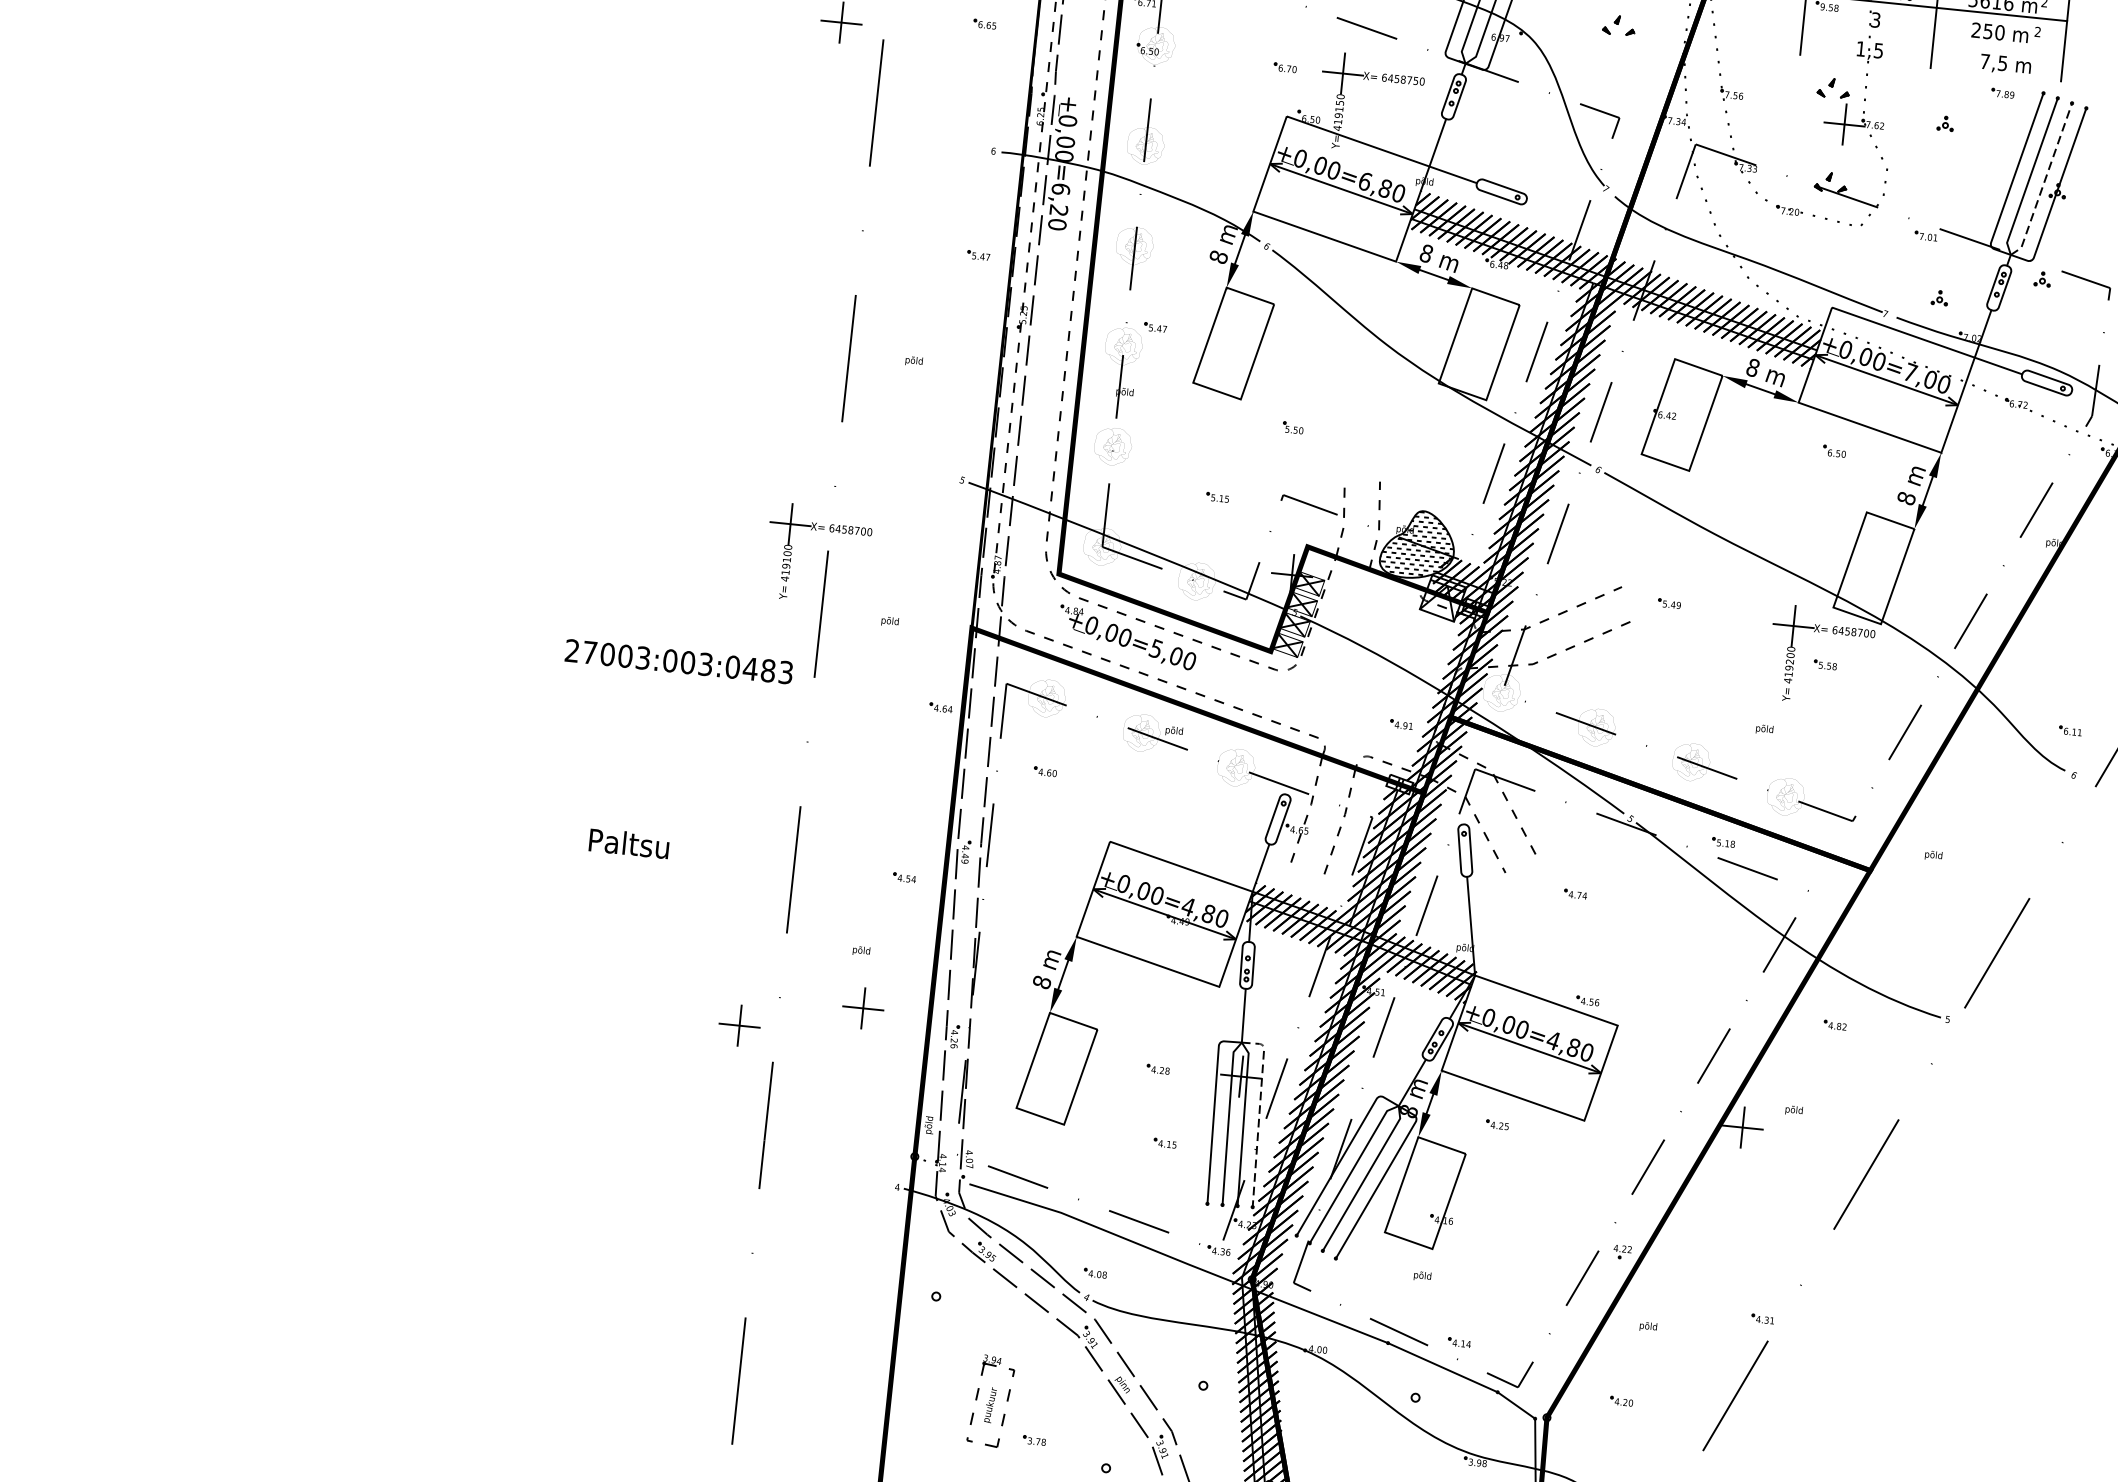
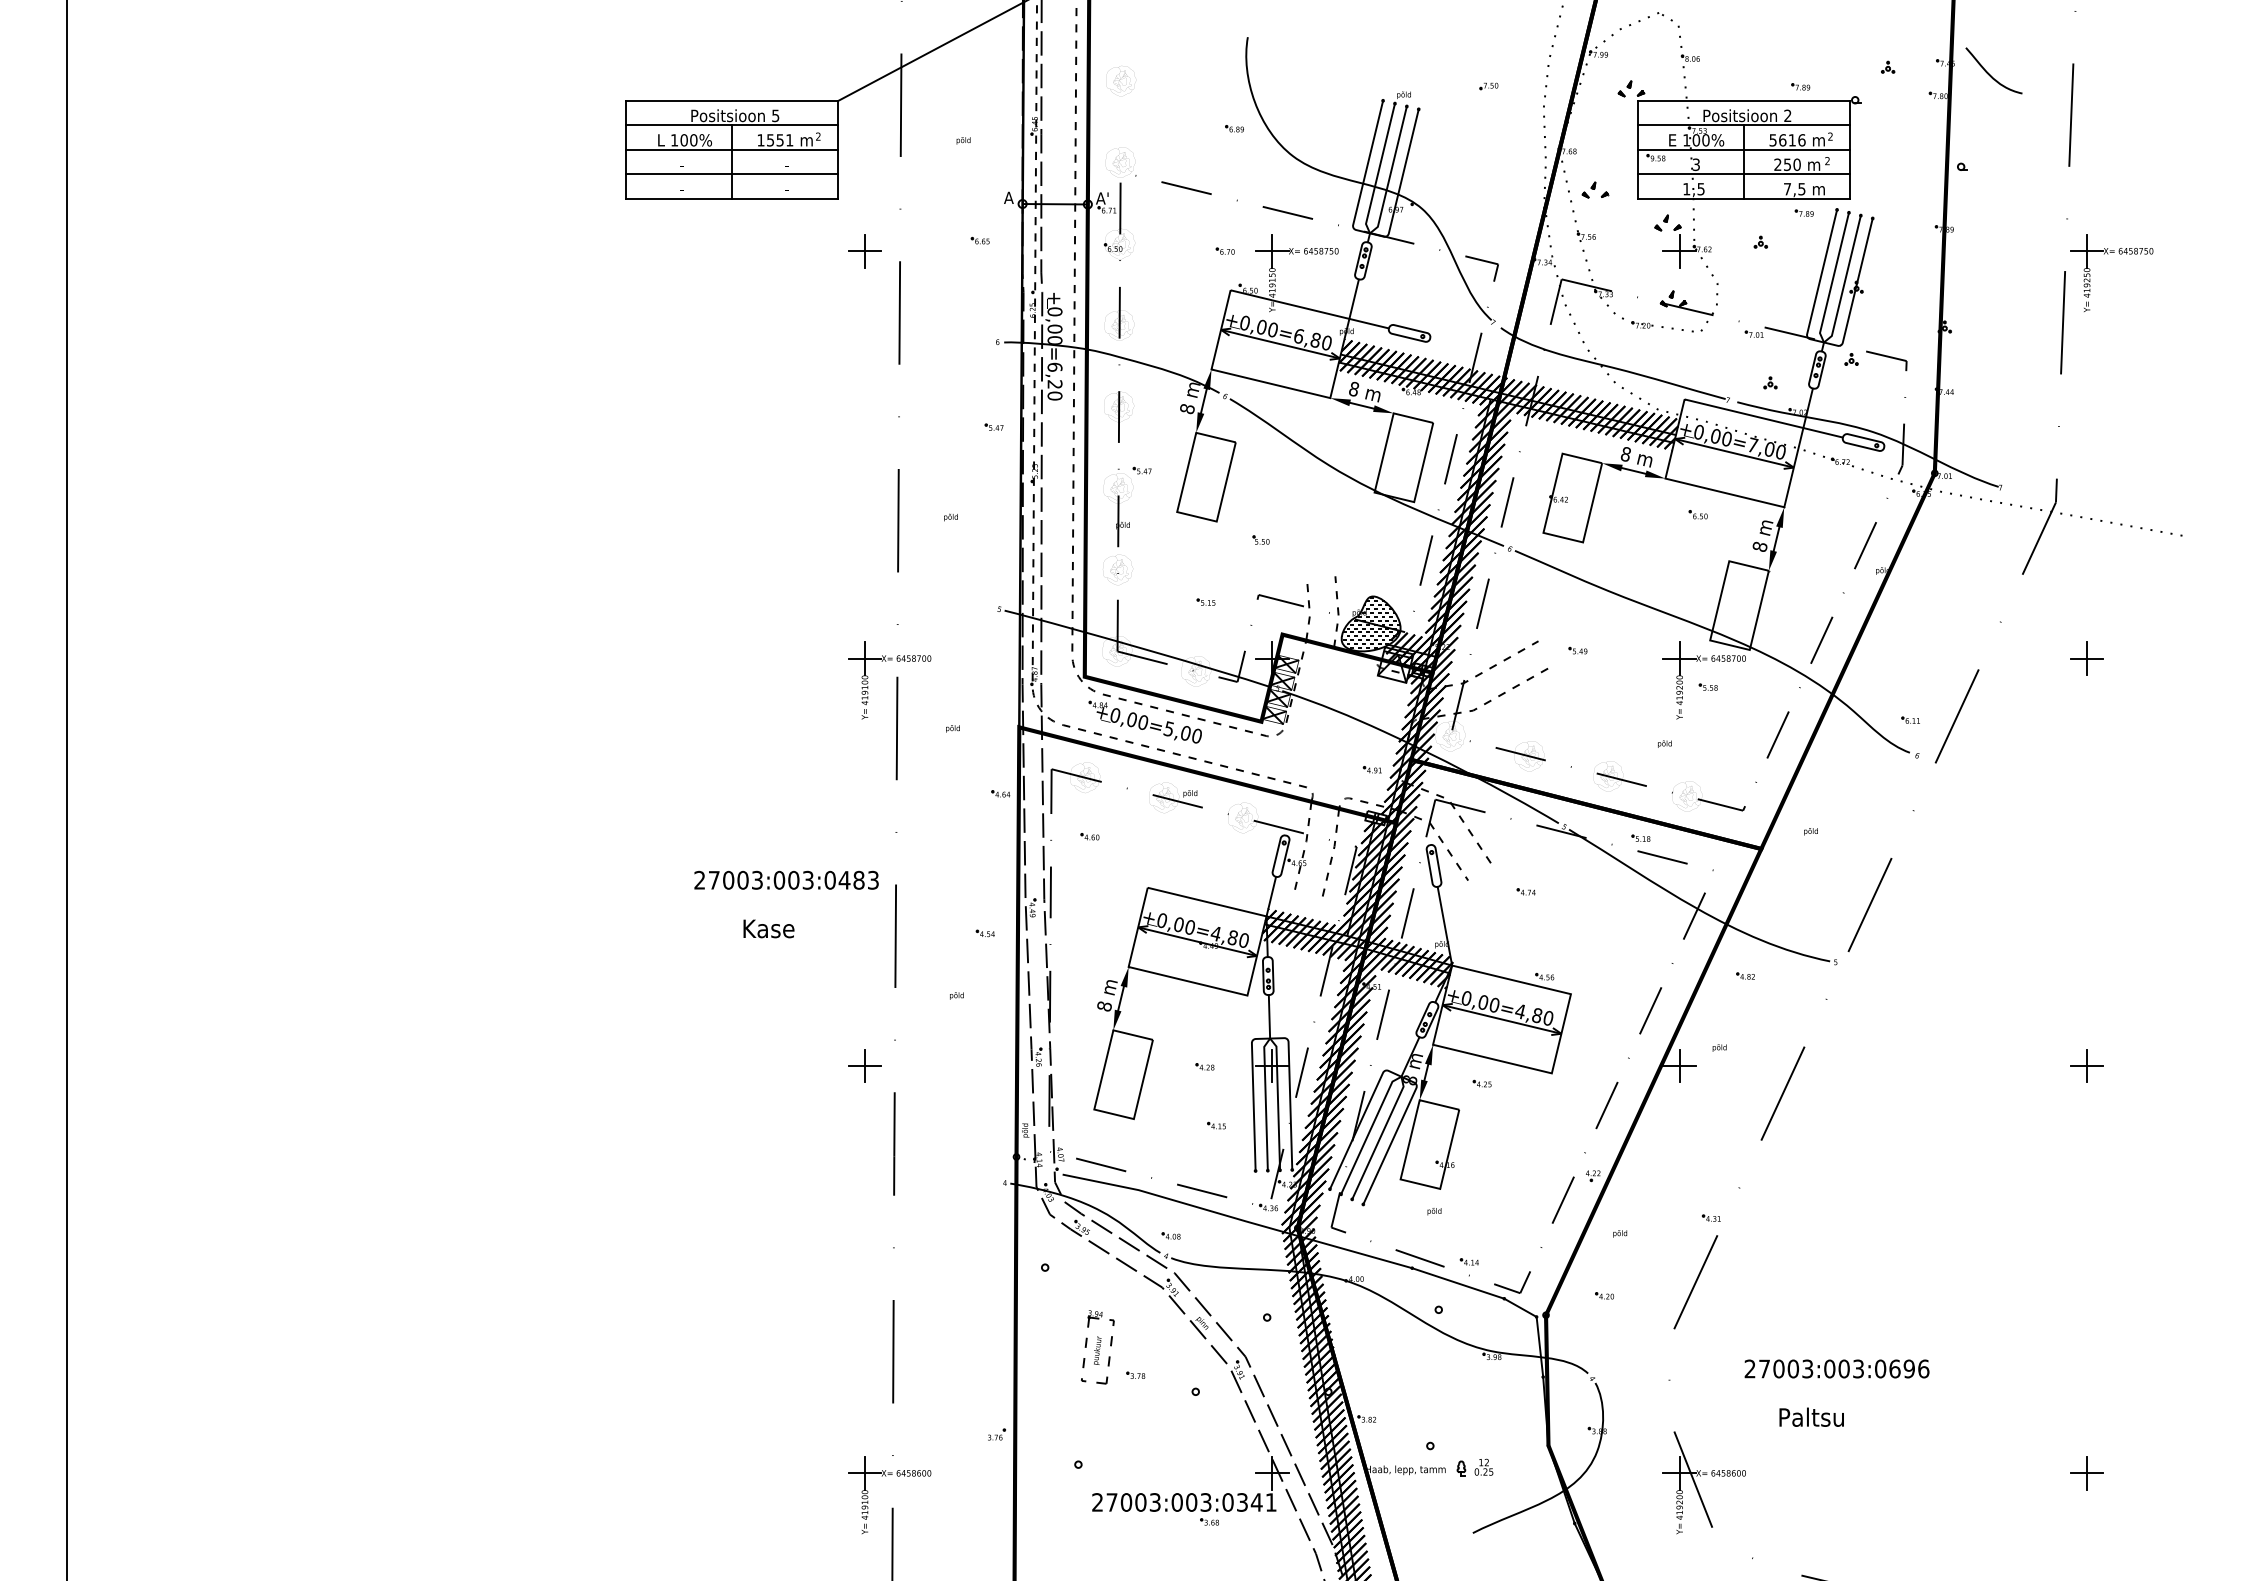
part: (1619, 24) -> (1595, 189), moved
line: (1933, 38) -> (1744, 174), added
line: (1930, 67) -> (1744, 198), added
line: (2043, 182) -> (1844, 281), dashed -> solid
text: (679, 660) -> (786, 879), moved
text: (629, 843) -> (761, 928), Paltsu -> Kase
part: (862, 1007) -> (962, 1041), removed
line: (1259, 1109) -> (1289, 1090), dashed -> solid

